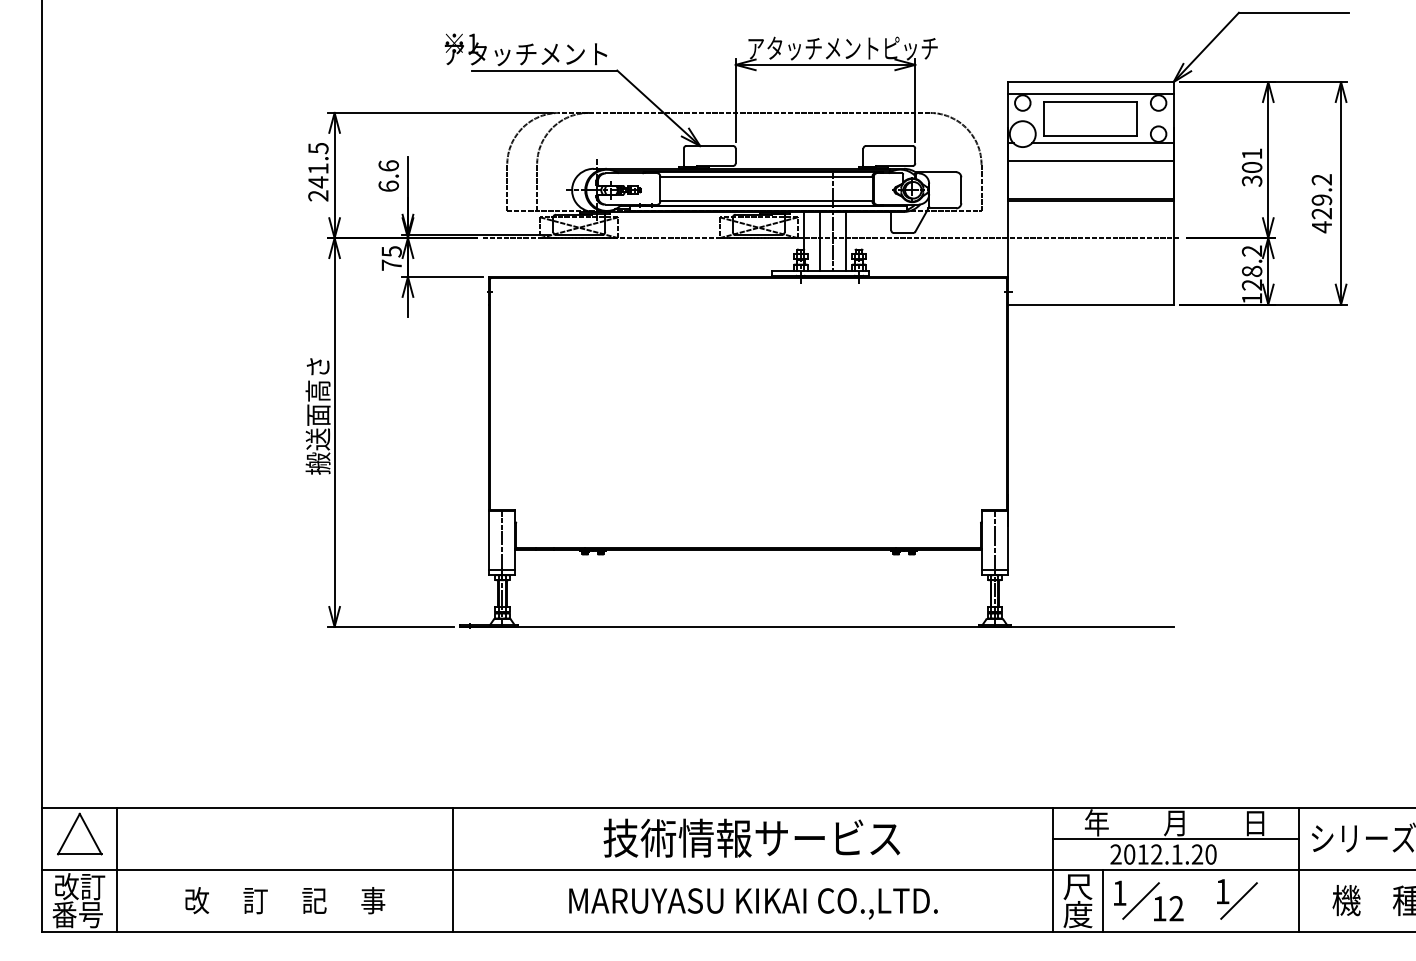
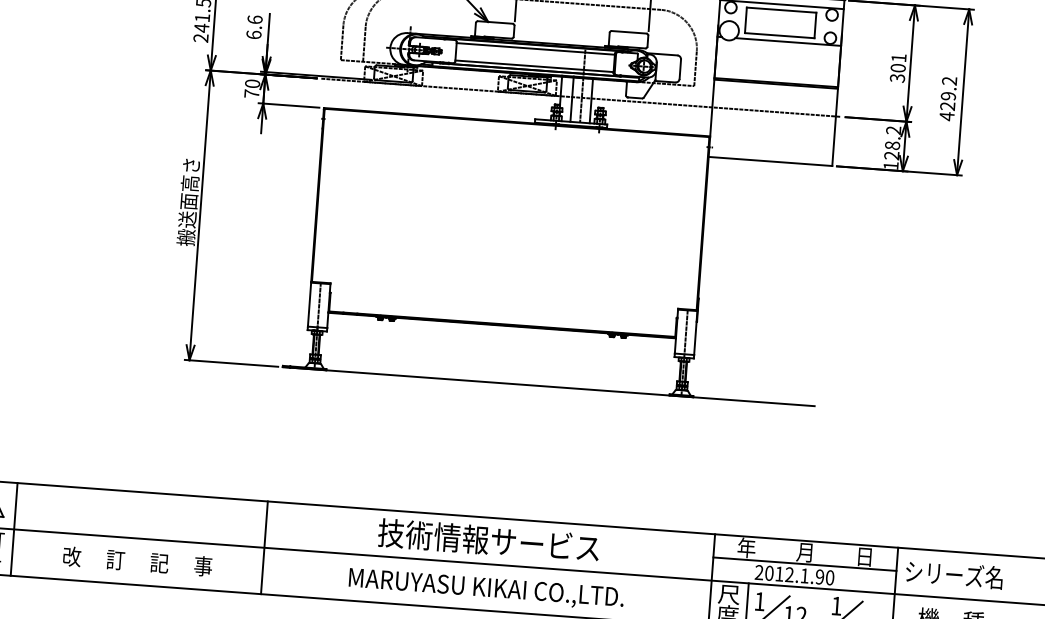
line: (1090, 161) -> (778, 54), removed
text: (391, 251) -> (252, 83), 75 -> 70
text: (1197, 854) -> (819, 577), 2012.1.20 -> 2012.1.90

